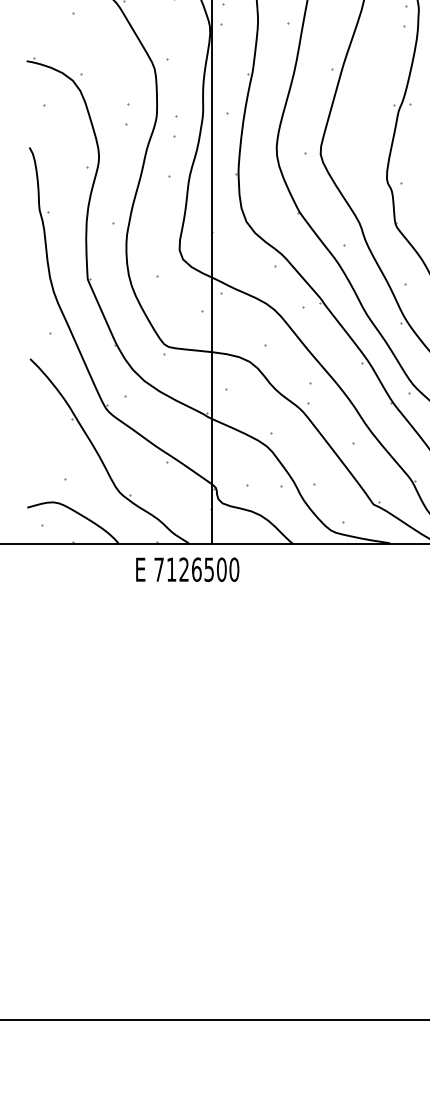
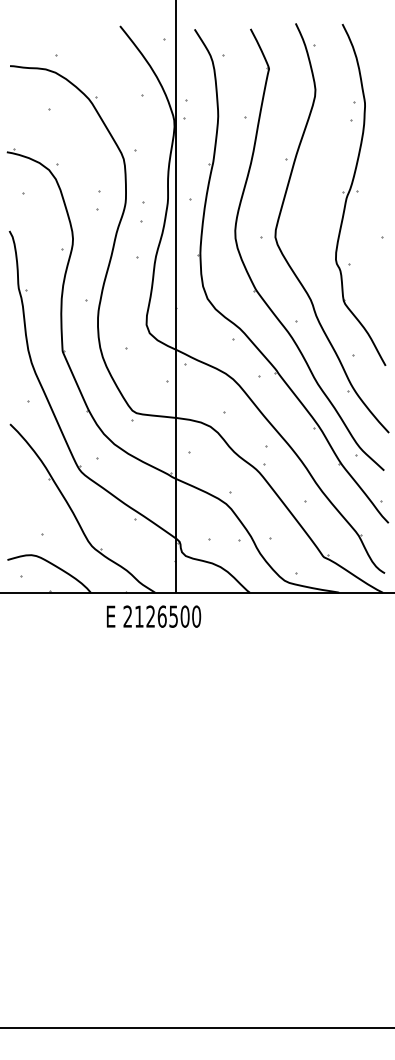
text: (158, 569) -> (127, 616), 7126500 -> 2126500

